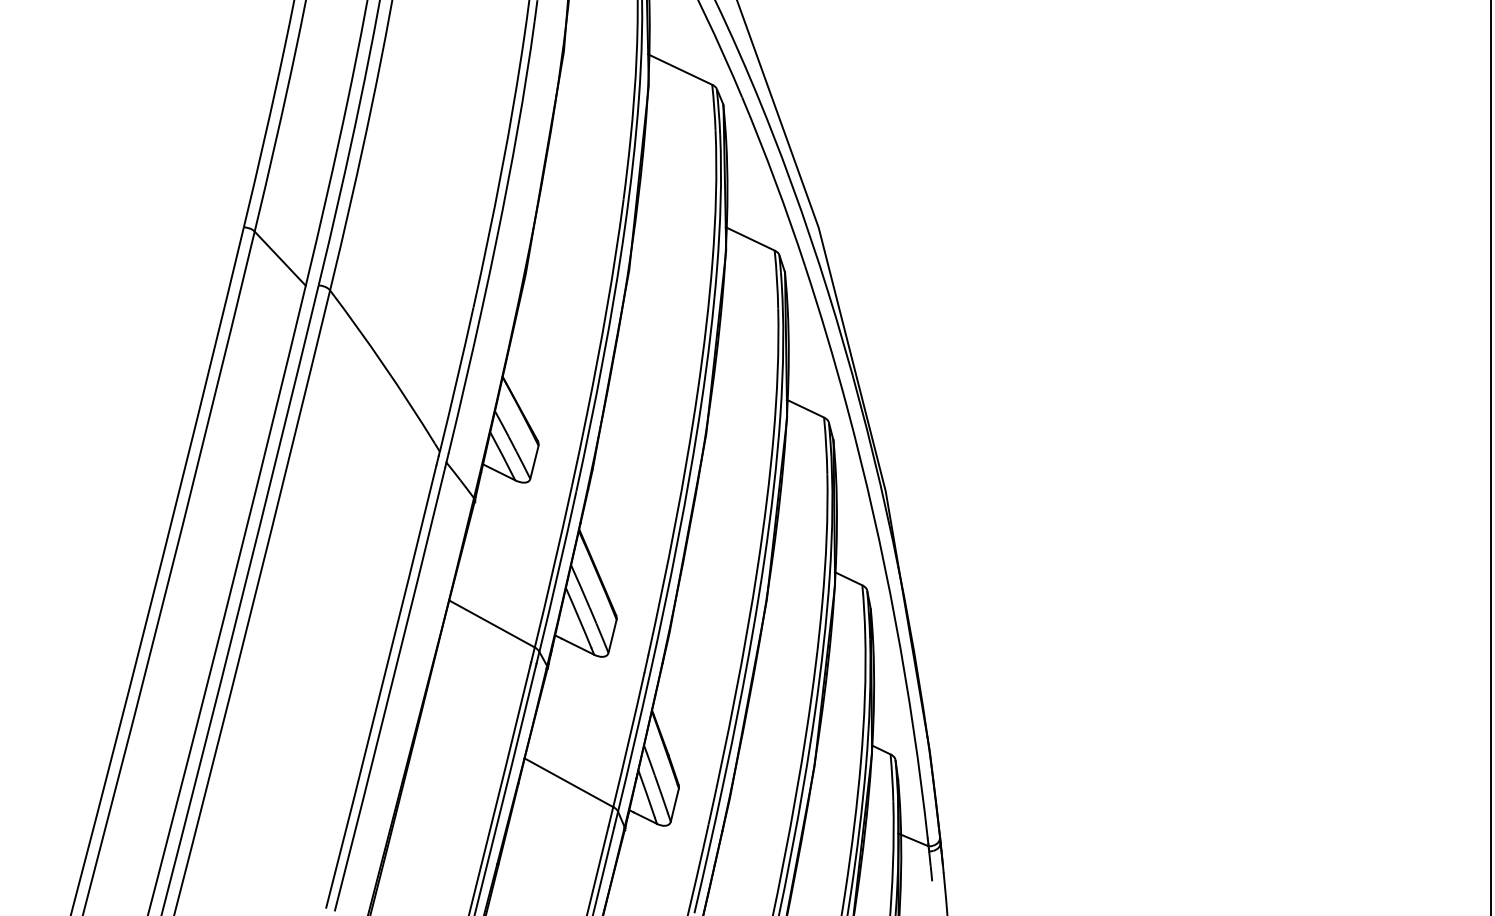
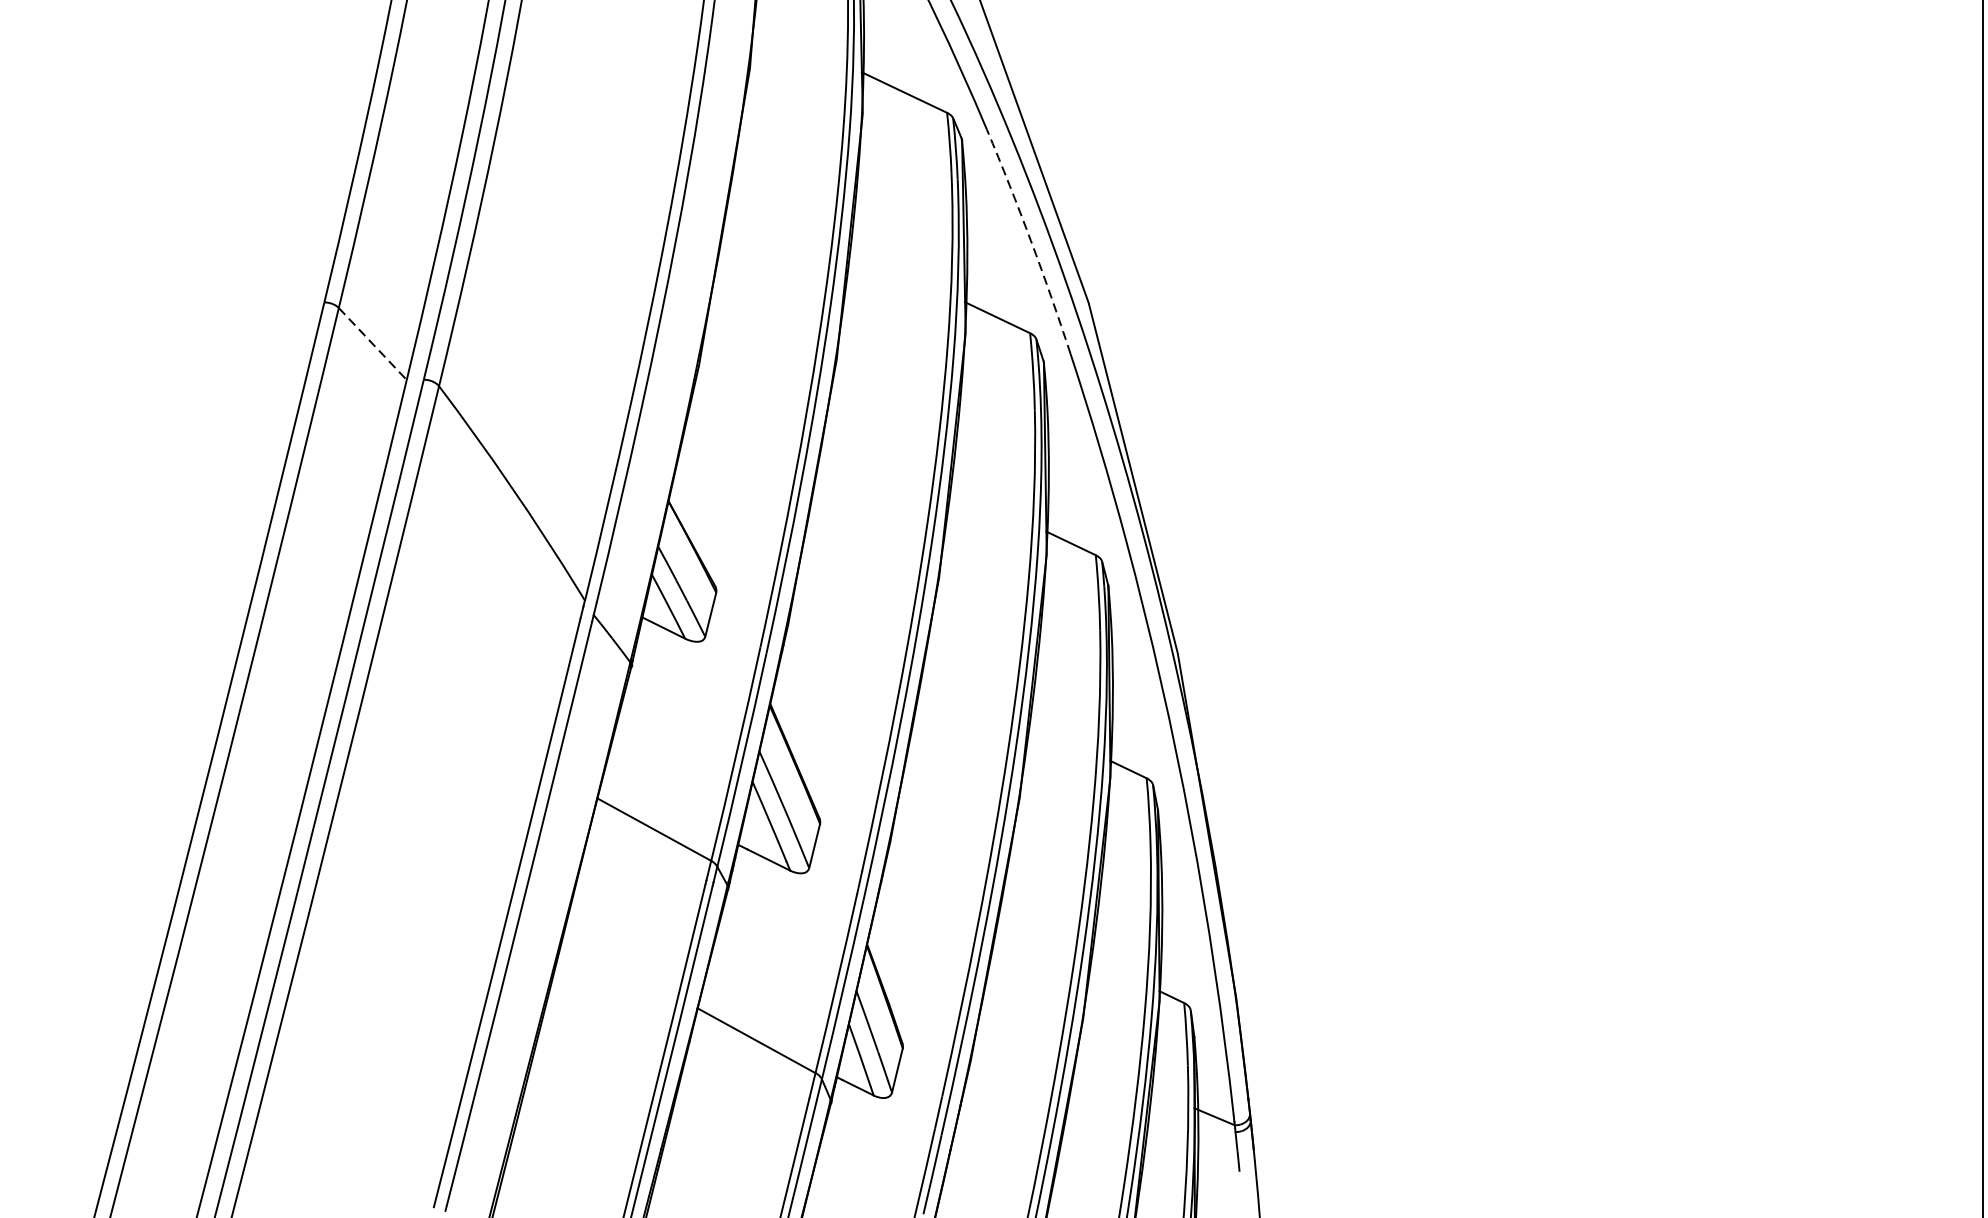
arc: (775, 181) -> (1031, 241), solid -> dashed
line: (280, 259) -> (373, 345), solid -> dashed

